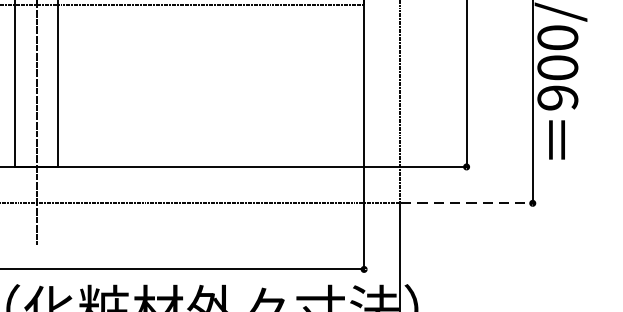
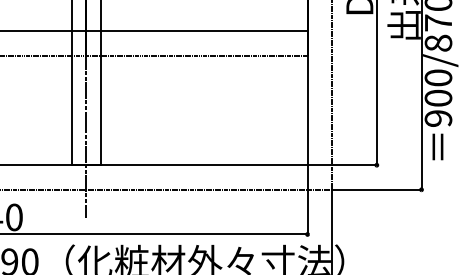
line: (467, 202) -> (377, 189), dashed -> solid

